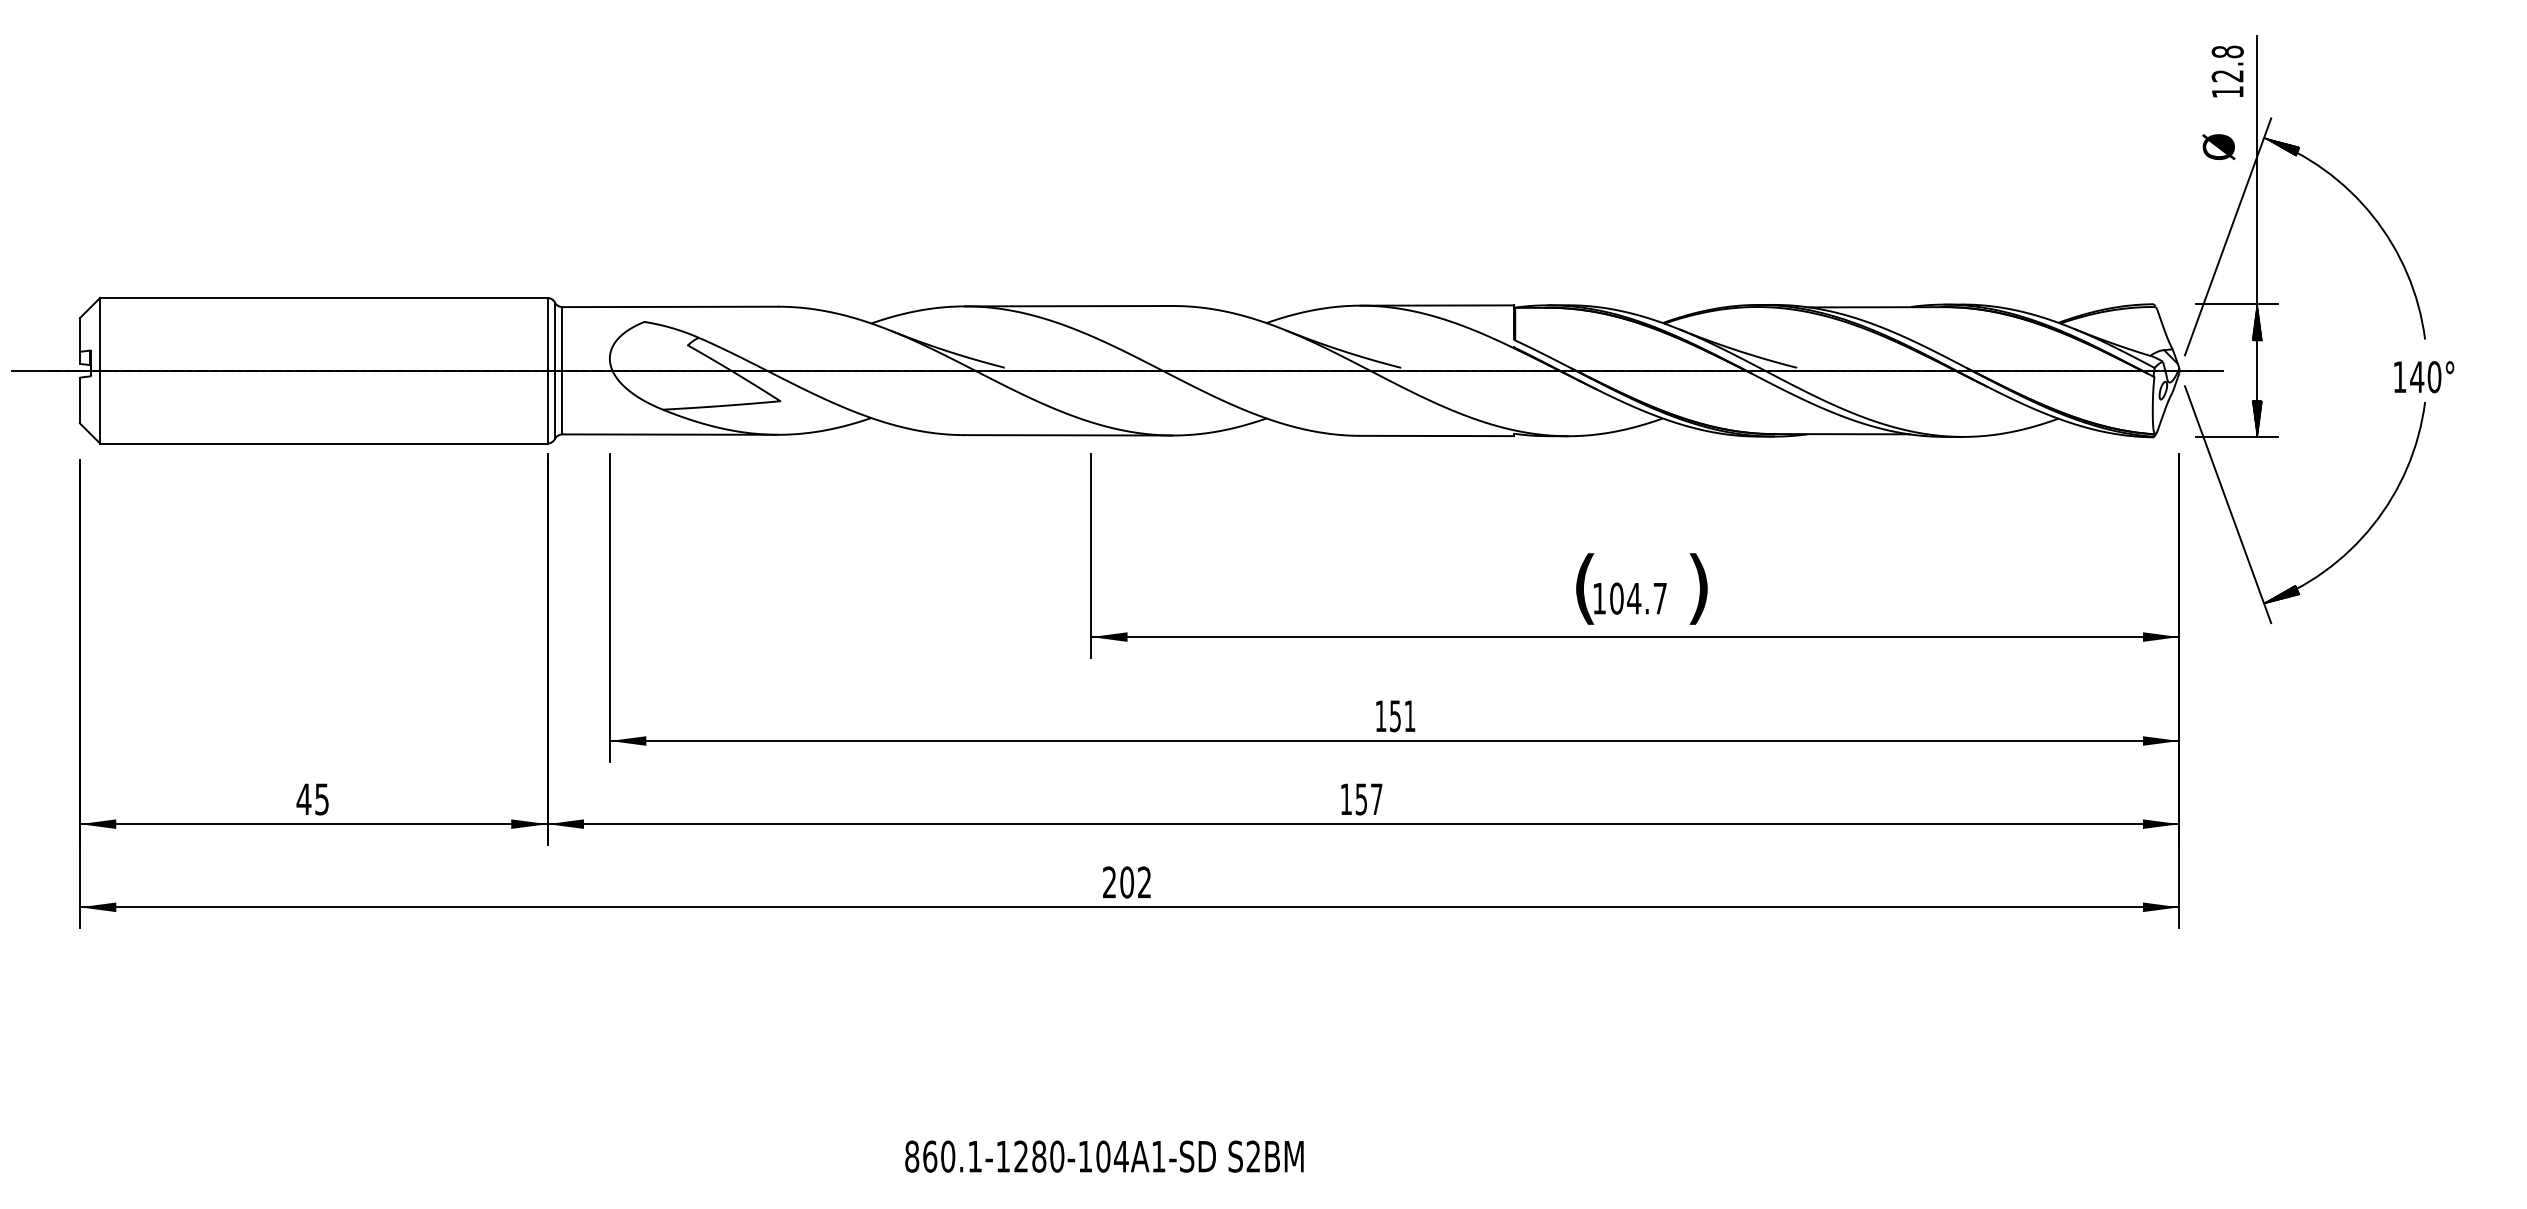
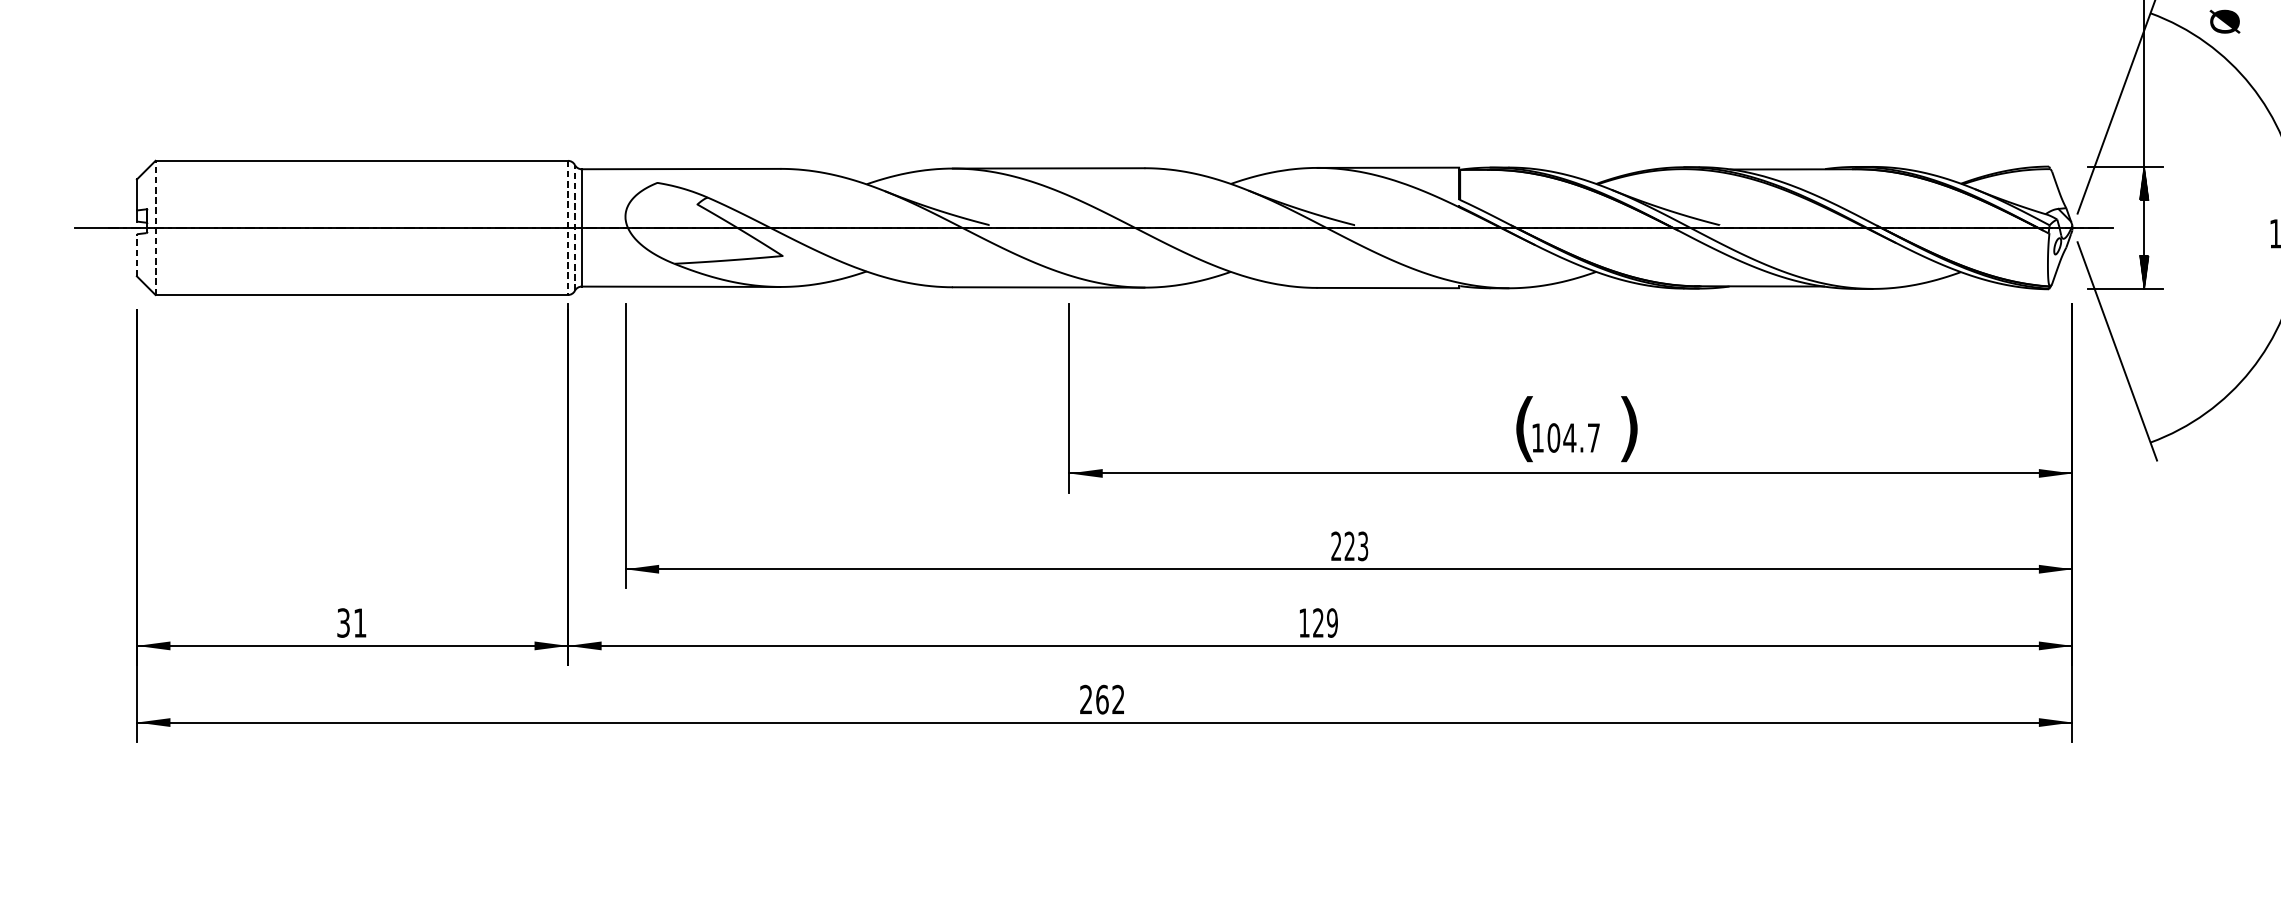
text: (2218, 146) -> (2224, 21), moved
hatch: (2281, 146) -> (2166, 21), removed
line: (100, 370) -> (155, 227), solid -> dashed
line: (547, 370) -> (568, 227), solid -> dashed
line: (555, 370) -> (575, 227), solid -> dashed
line: (79, 400) -> (136, 255), solid -> dashed
hatch: (2281, 594) -> (2166, 434), removed
text: (1395, 716) -> (1349, 546), 151 -> 223
text: (312, 799) -> (351, 623), 45 -> 31
text: (1368, 799) -> (1324, 623), 157 -> 129
text: (1127, 882) -> (1102, 699), 202 -> 262

